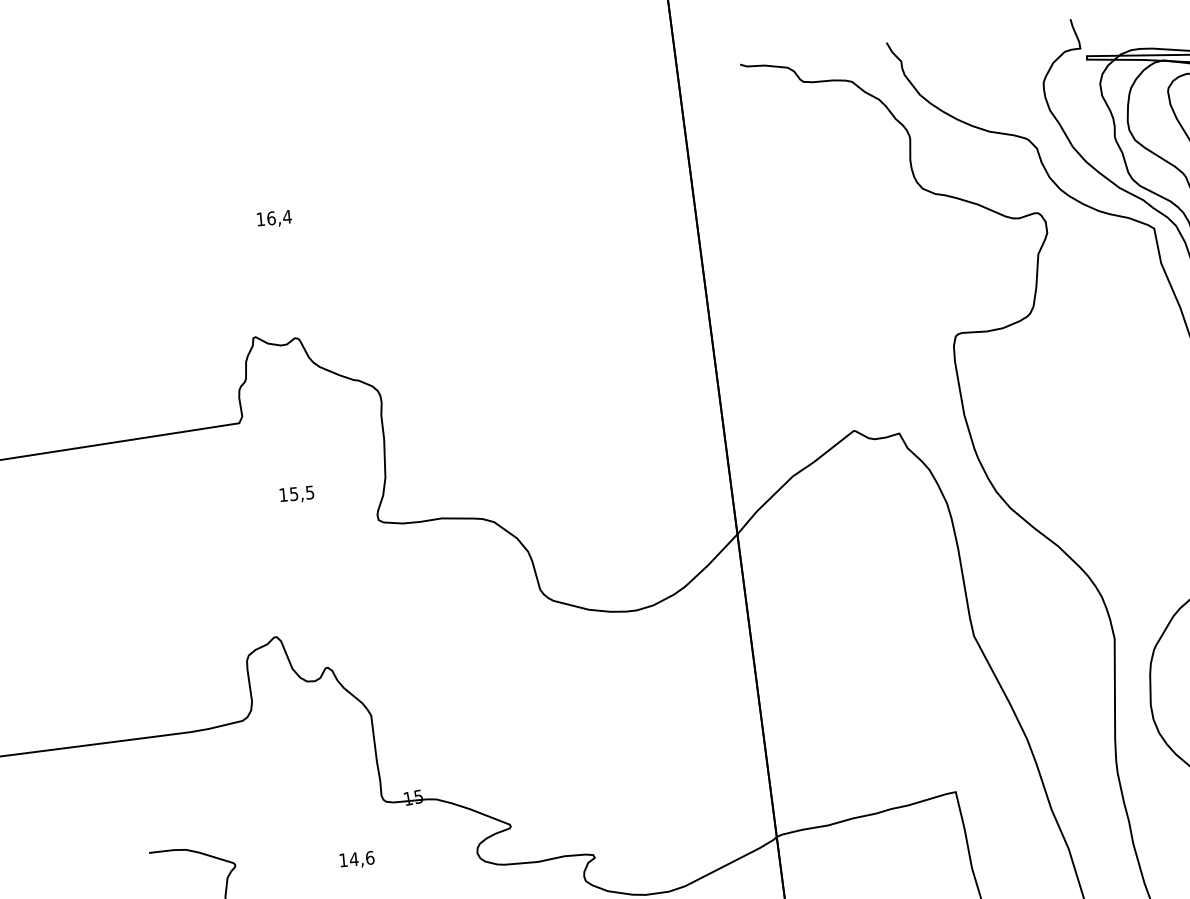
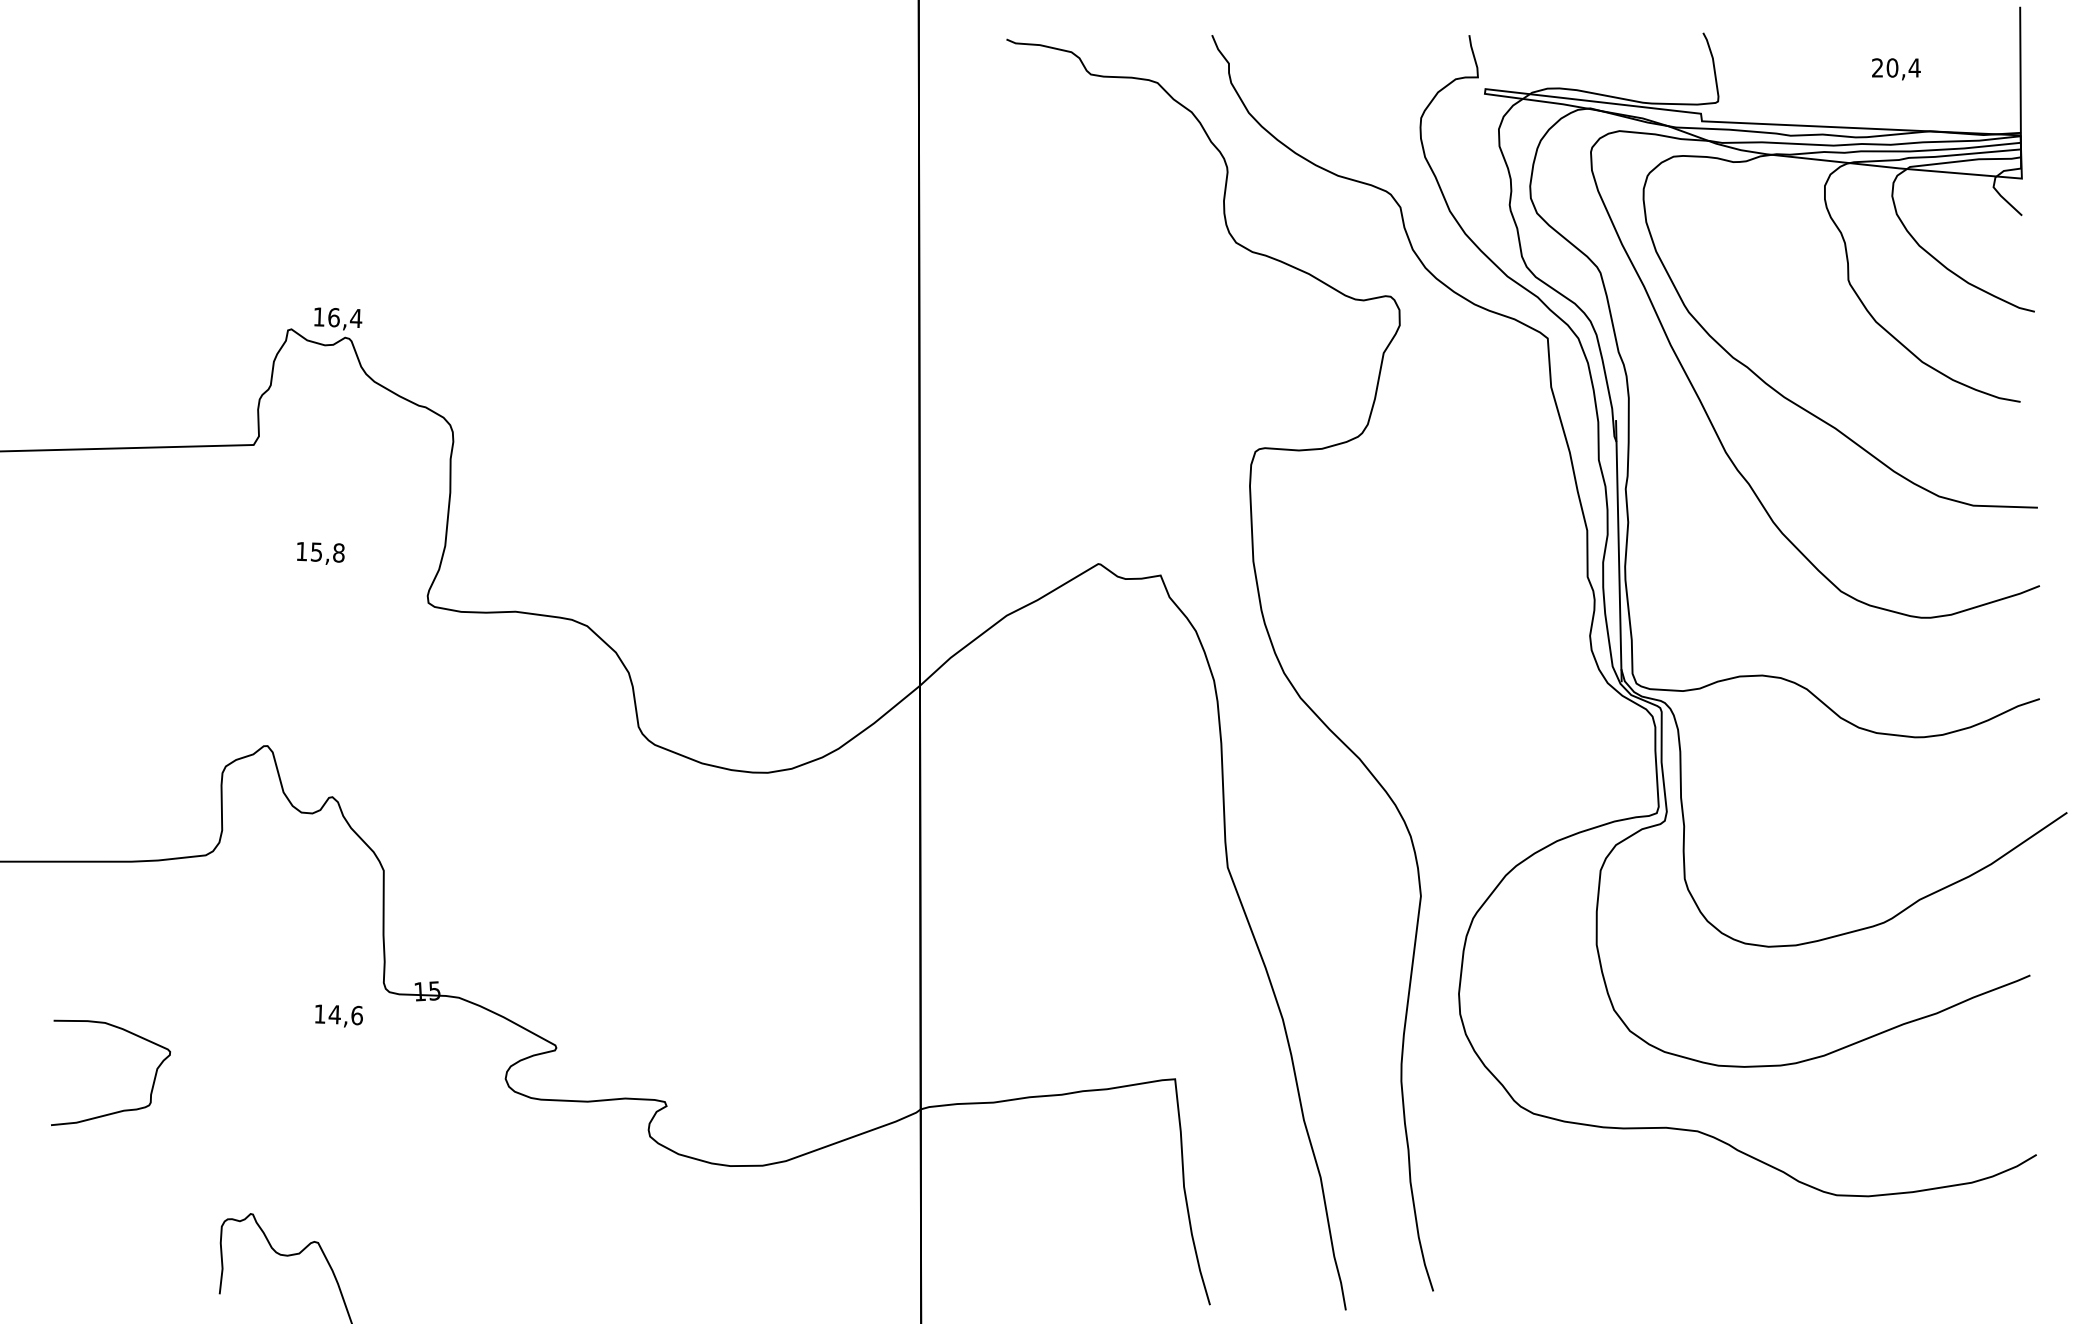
text: (274, 218) -> (338, 318), moved
text: (309, 492) -> (338, 552), 15,5 -> 15,8
text: (356, 859) -> (338, 1015), moved

